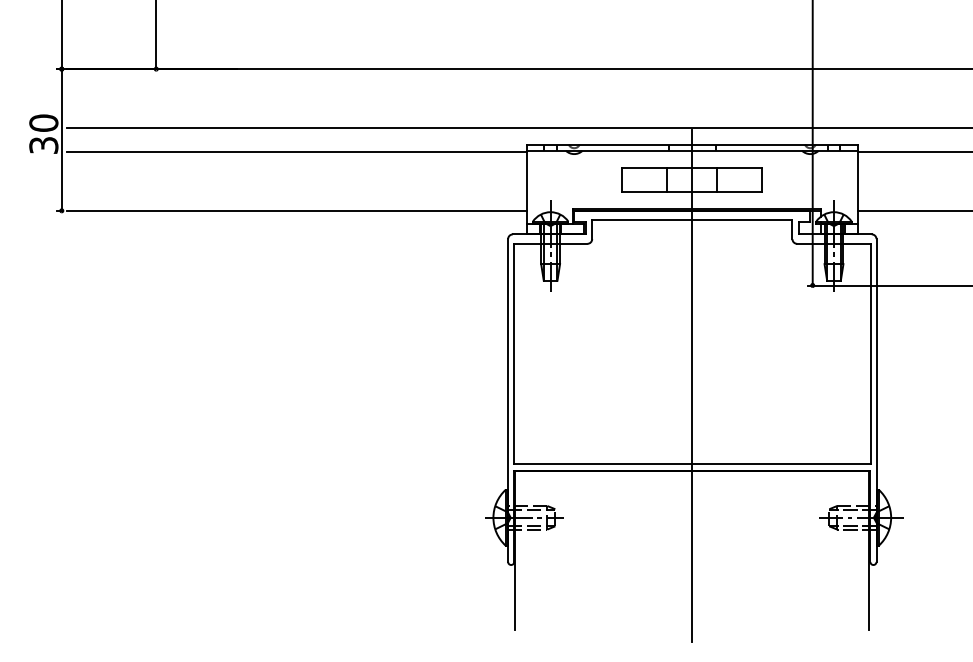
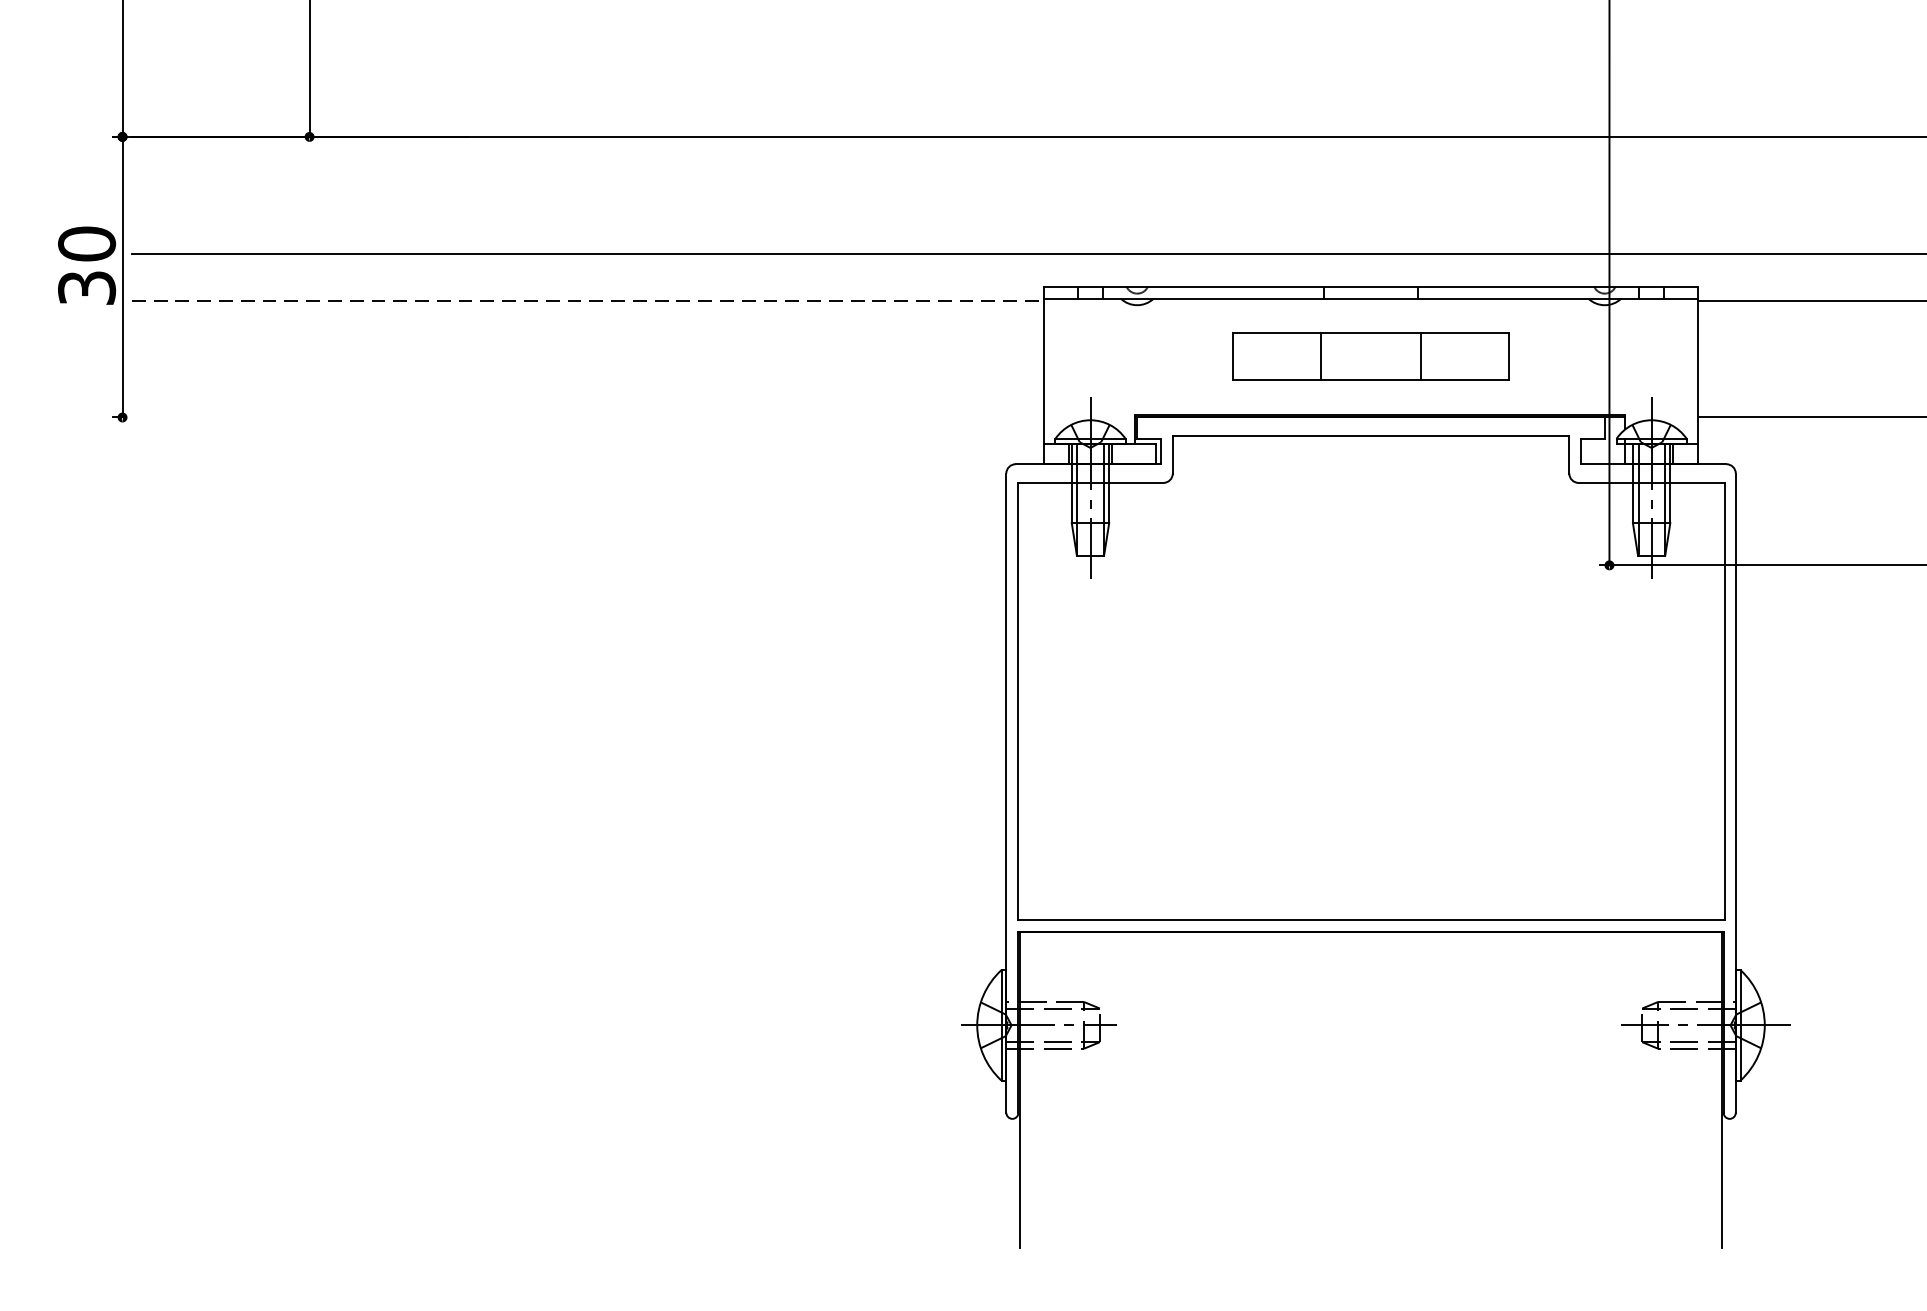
line: (297, 151) -> (589, 300), solid -> dashed
line: (296, 210) -> (587, 416), removed
line: (692, 386) -> (1371, 765), removed

